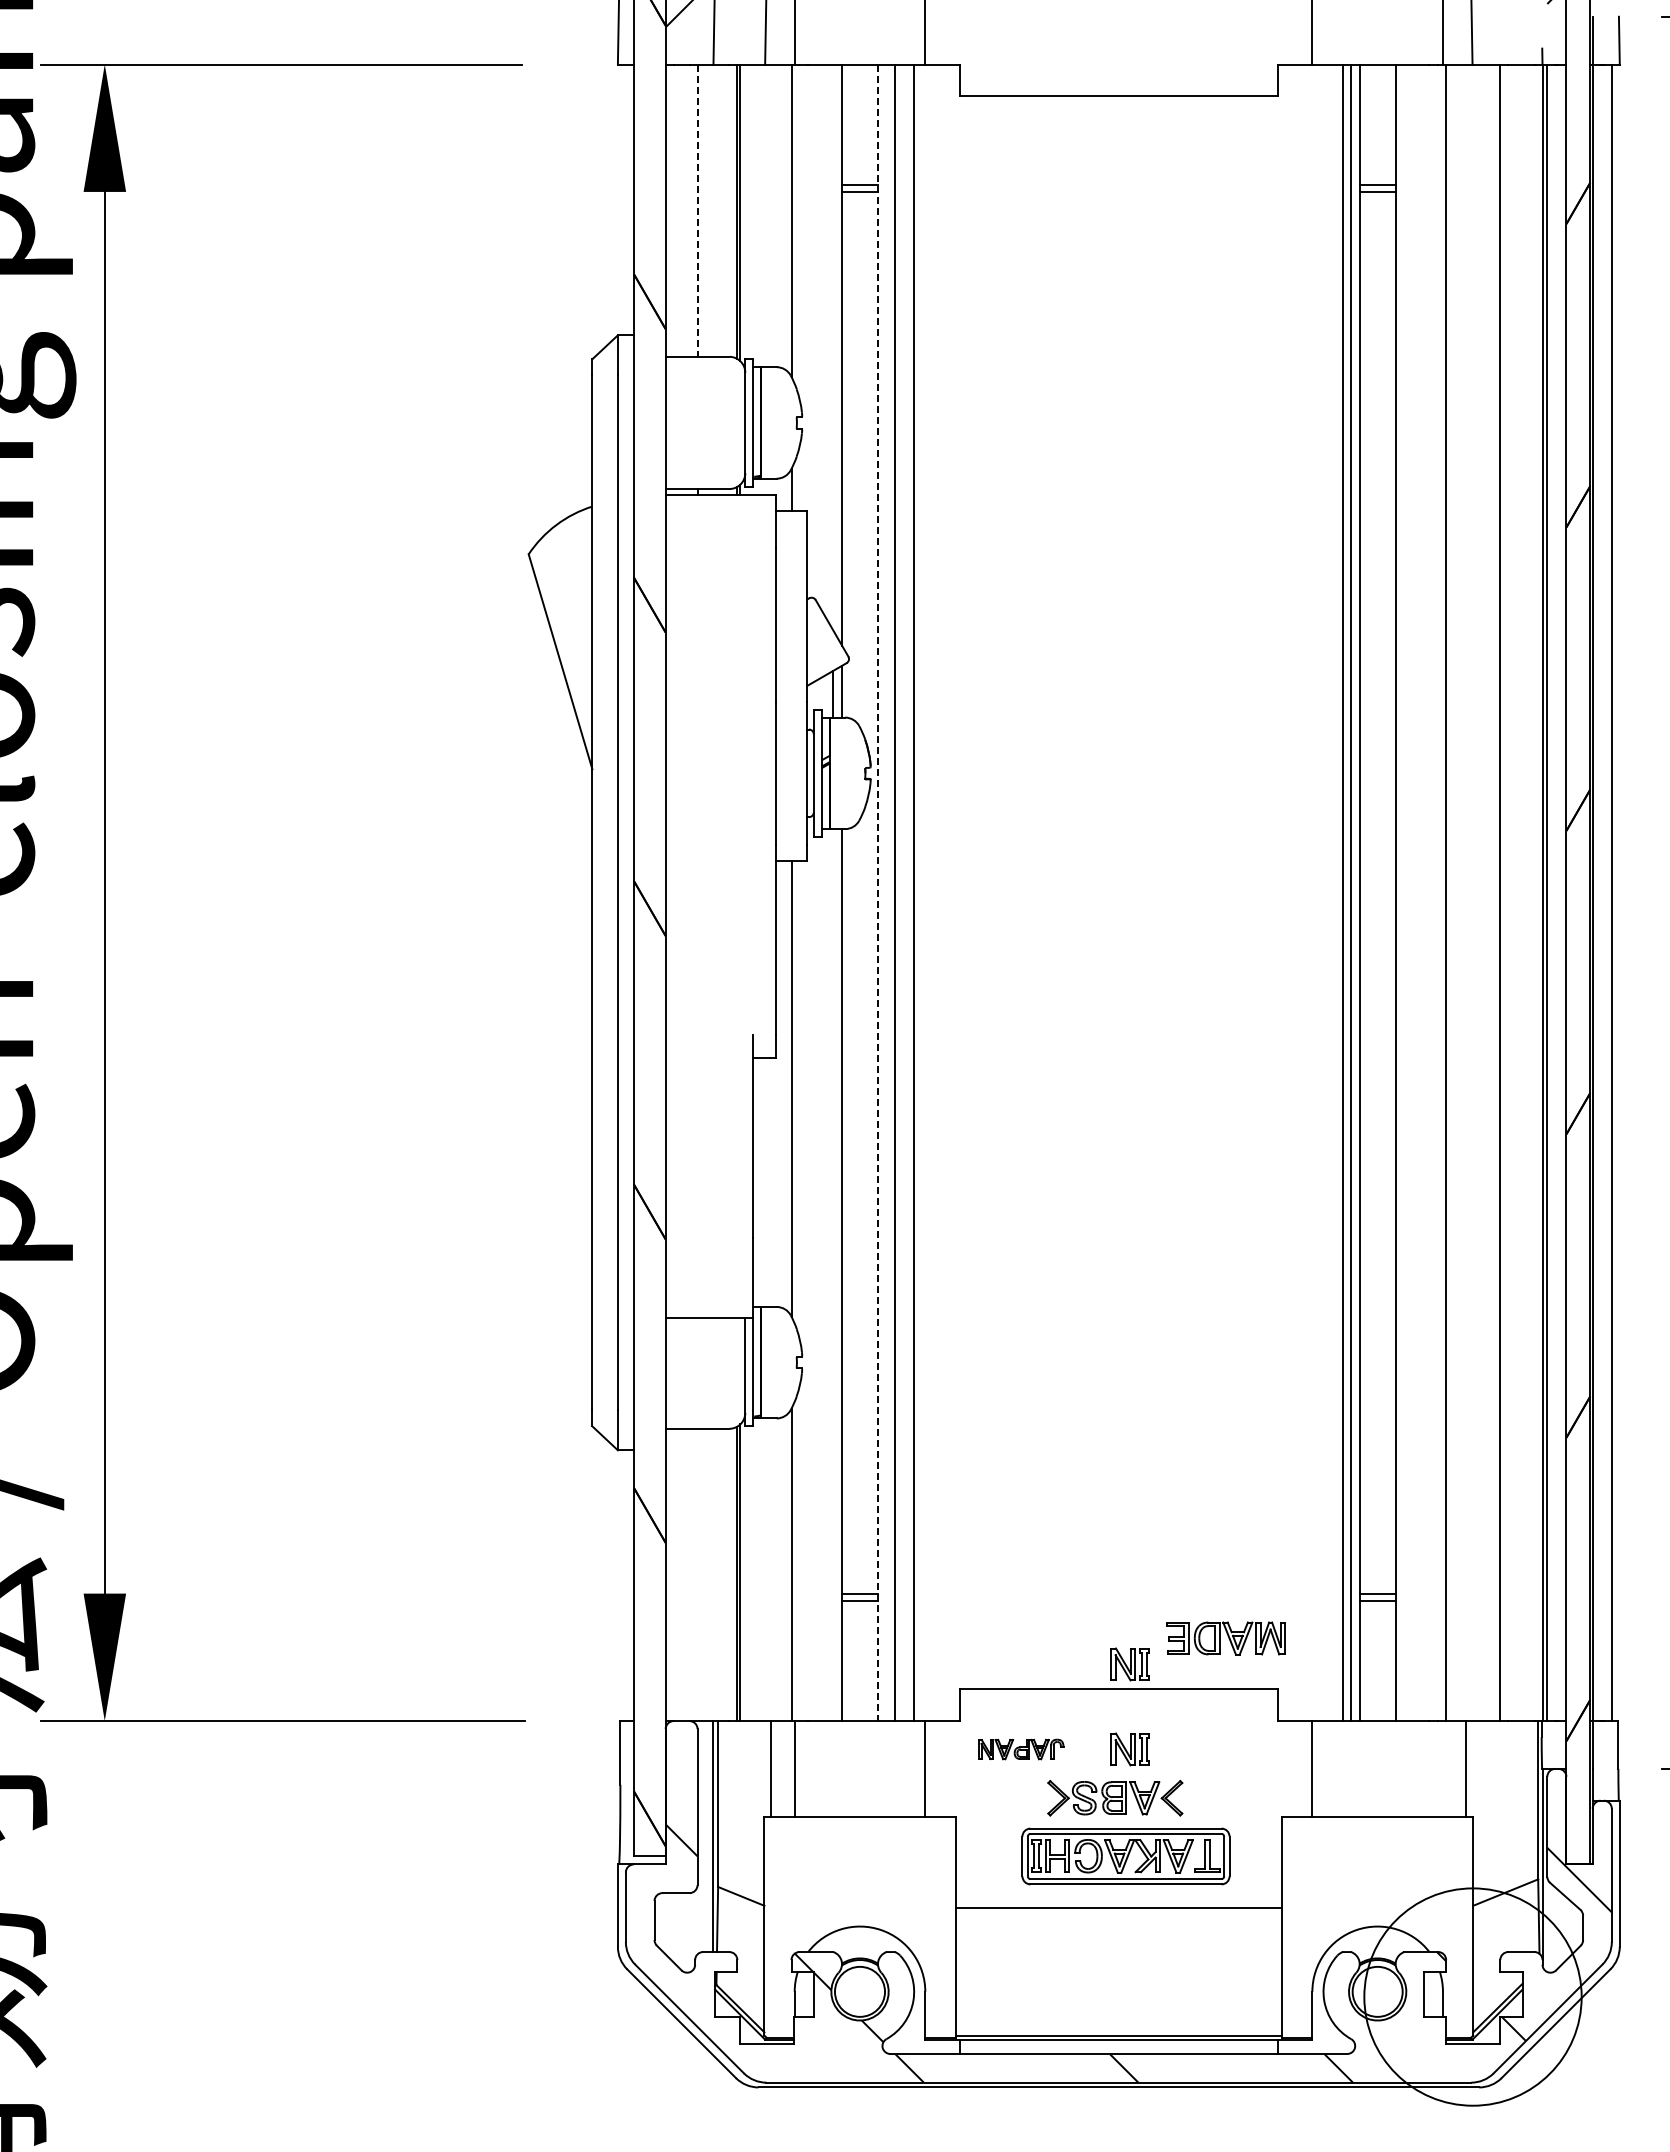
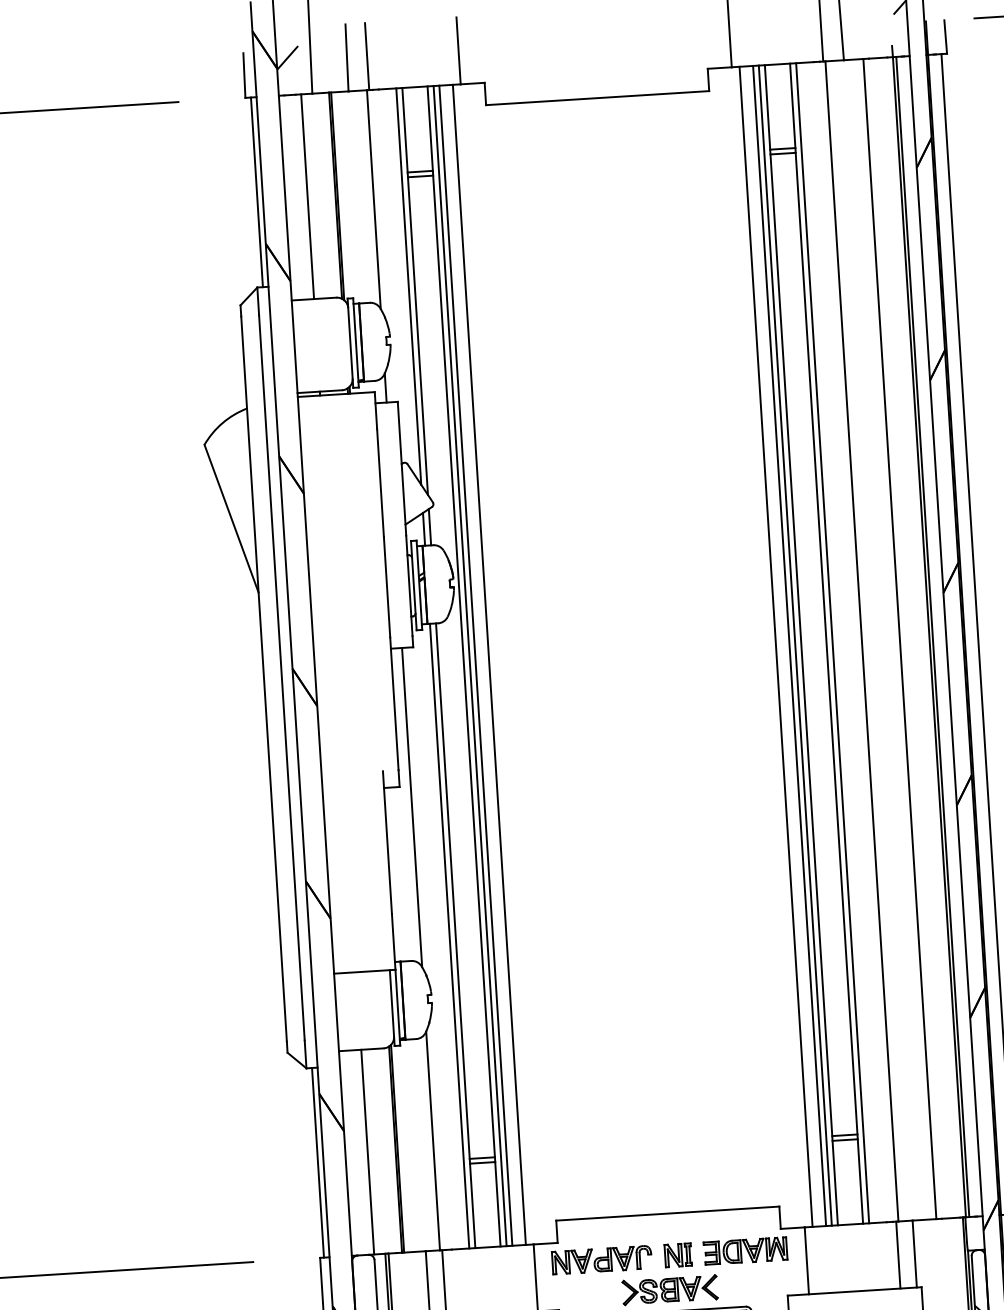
line: (625, 199) -> (256, 192), added
line: (697, 211) -> (307, 197), dashed -> solid
line: (833, 347) -> (408, 286), added
line: (886, 892) -> (469, 665), added
line: (1323, 892) -> (776, 646), added
line: (1404, 892) -> (832, 643), added
line: (878, 893) -> (464, 666), dashed -> solid
line: (833, 1275) -> (449, 936), added
line: (697, 1574) -> (367, 1151), added
line: (625, 1585) -> (317, 1162), added
part: (1225, 1638) -> (745, 1251), moved
part: (1129, 1664) -> (674, 1195), removed
part: (1021, 1749) -> (602, 1260), size x1.67
line: (1442, 1768) -> (897, 1254), added

